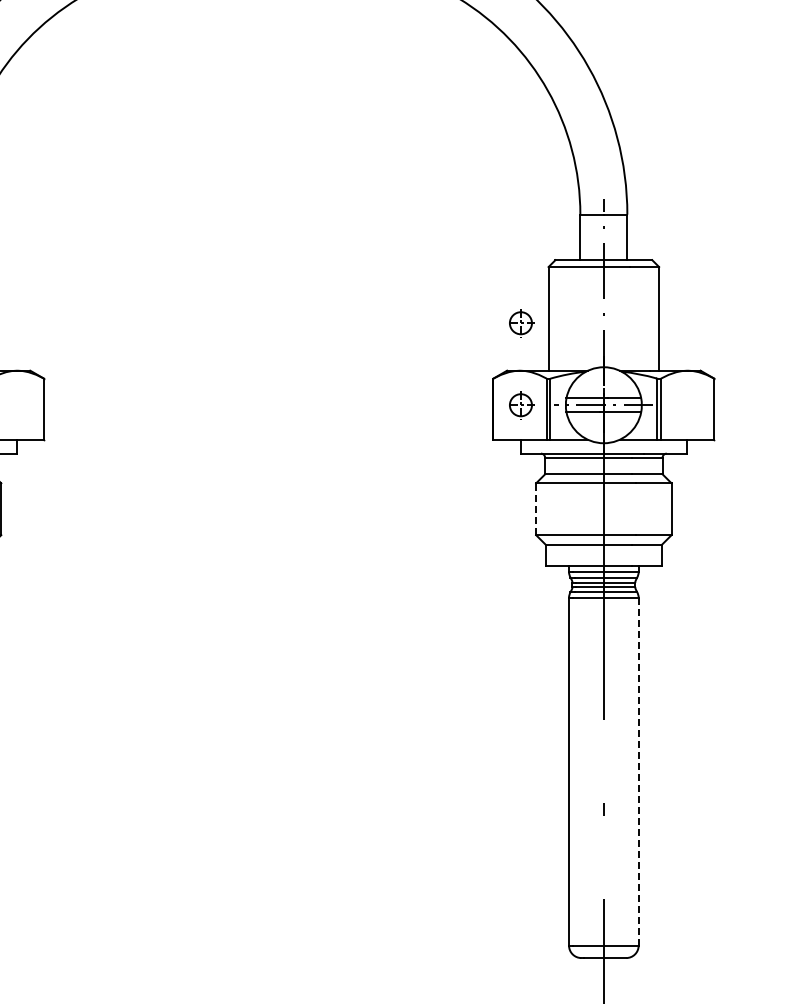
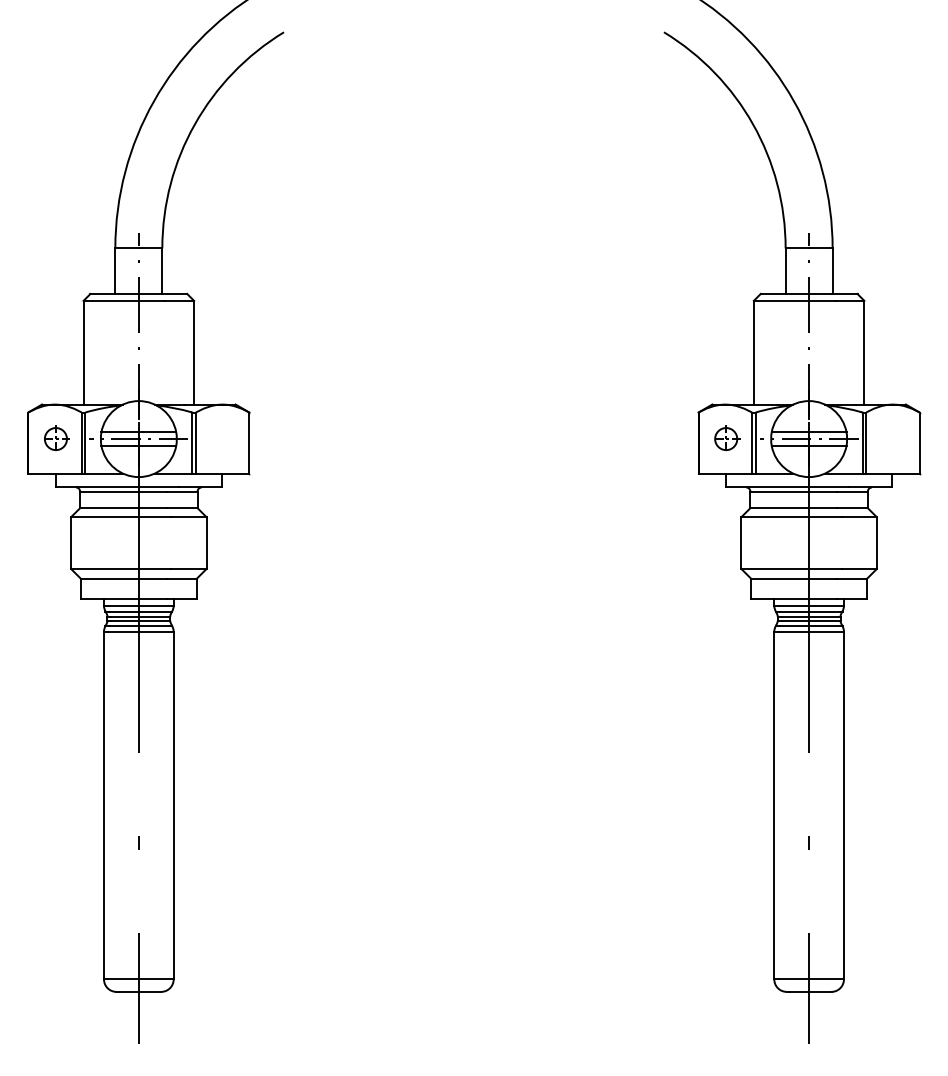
part: (522, 321) -> (727, 355), removed
line: (536, 509) -> (741, 543), dashed -> solid
line: (638, 771) -> (843, 805), dashed -> solid

